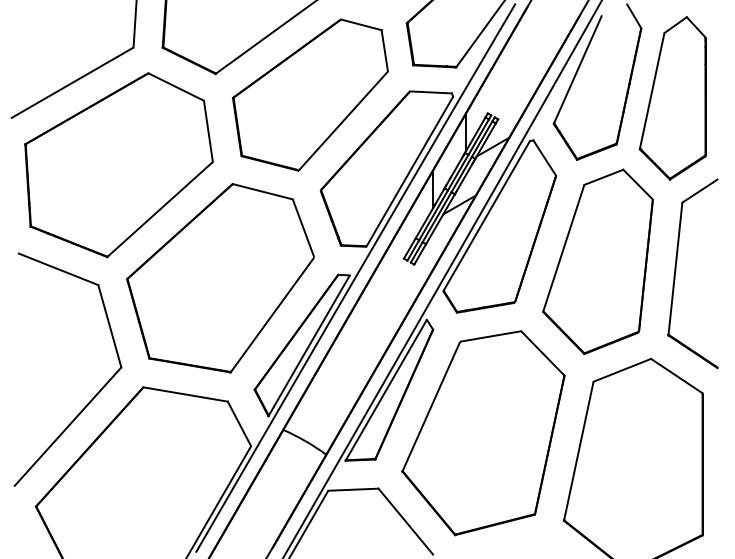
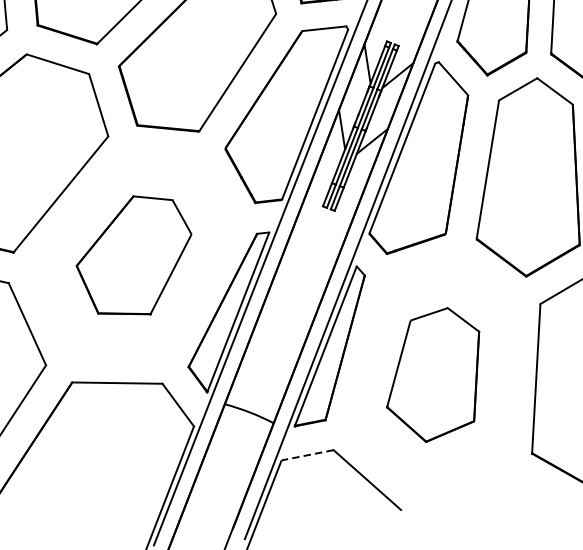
part: (220, 278) -> (135, 256), size x0.6
part: (483, 433) -> (434, 375), size x0.6
line: (352, 489) -> (306, 455), solid -> dashed

